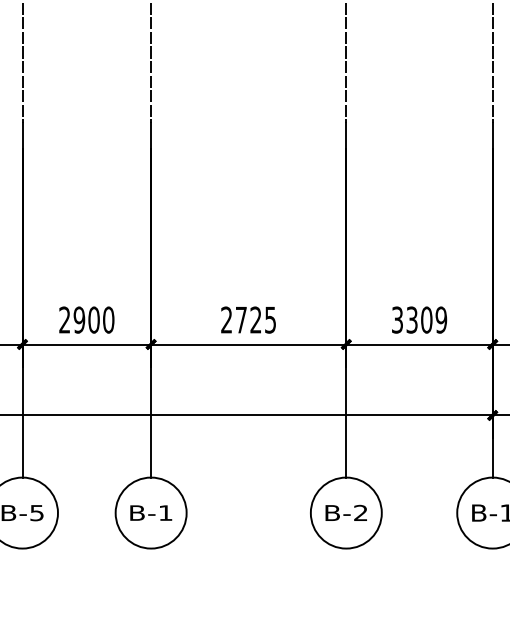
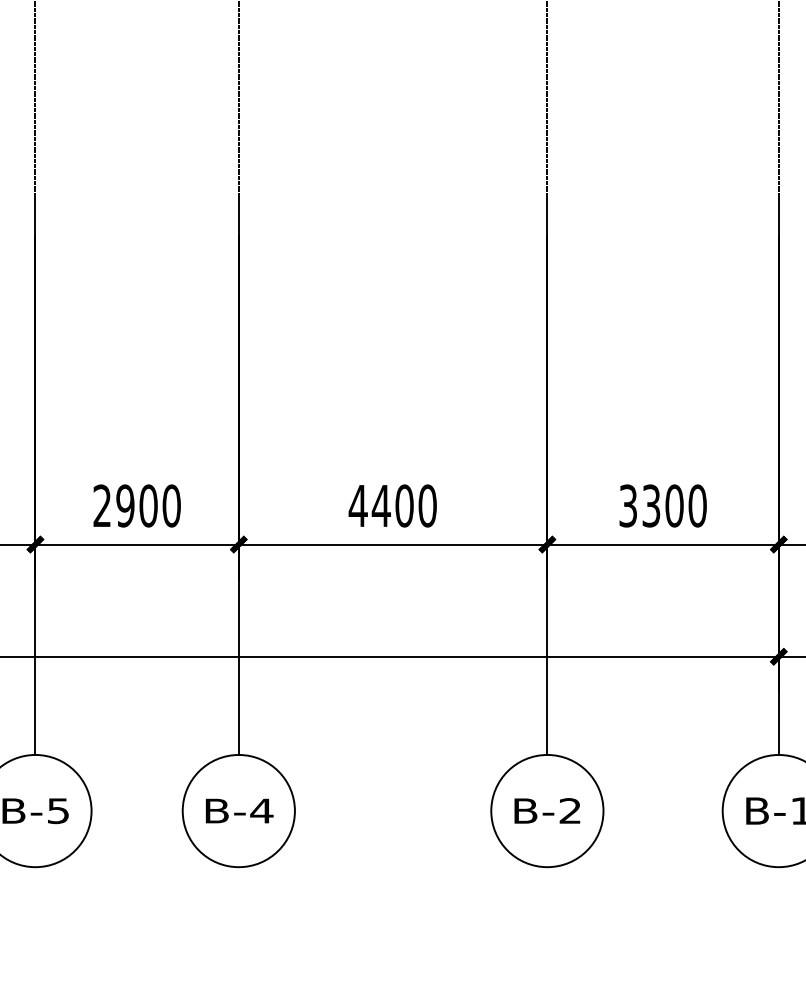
text: (248, 319) -> (392, 505), 2725 -> 4400
text: (441, 319) -> (697, 505), 3309 -> 3300
text: (165, 512) -> (261, 810), B-1 -> B-4

